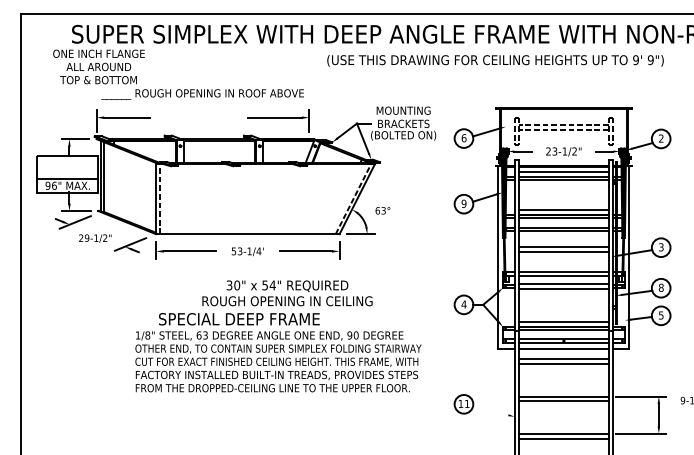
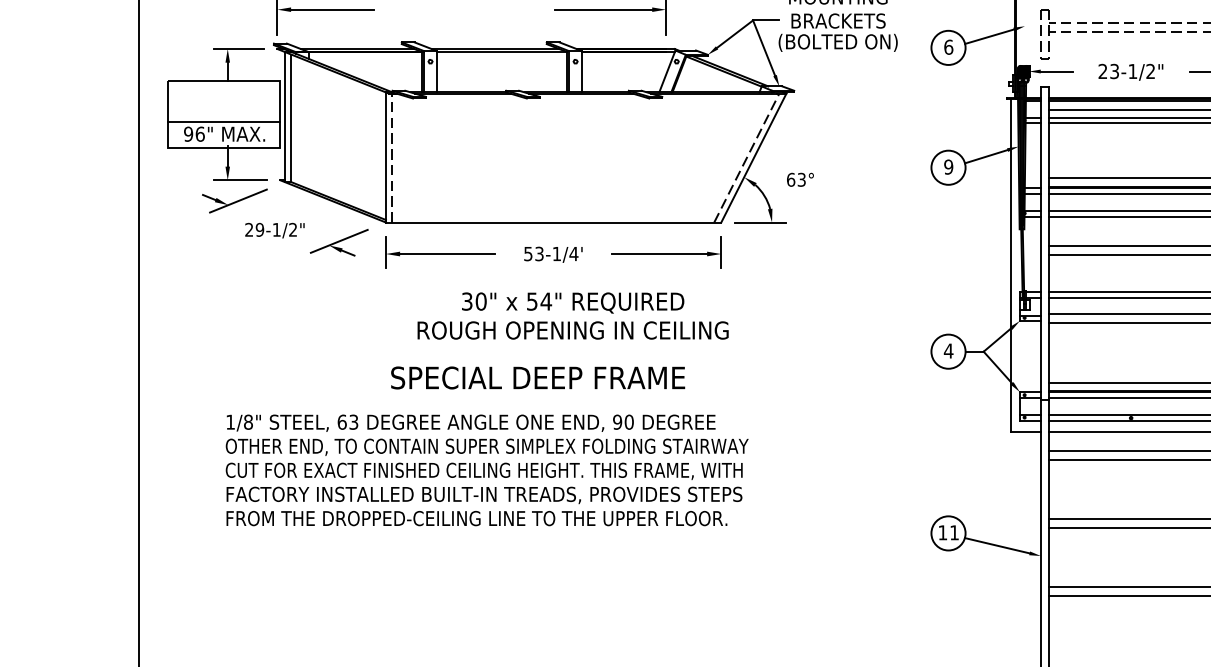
text: (287, 293) -> (573, 316), moved
text: (278, 361) -> (487, 469), moved
line: (490, 410) -> (996, 544), added

